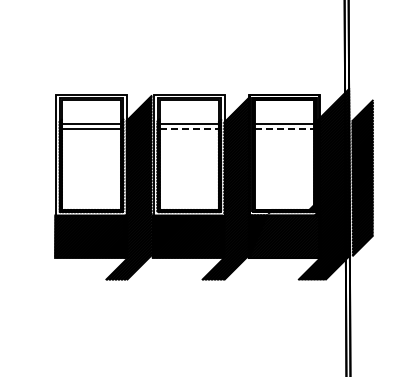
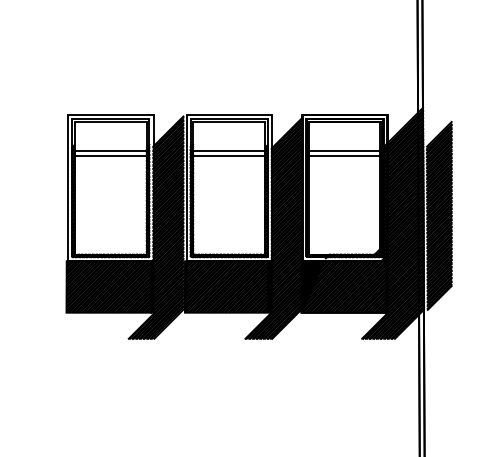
line: (189, 129) -> (229, 156), dashed -> solid
line: (285, 129) -> (345, 156), dashed -> solid

